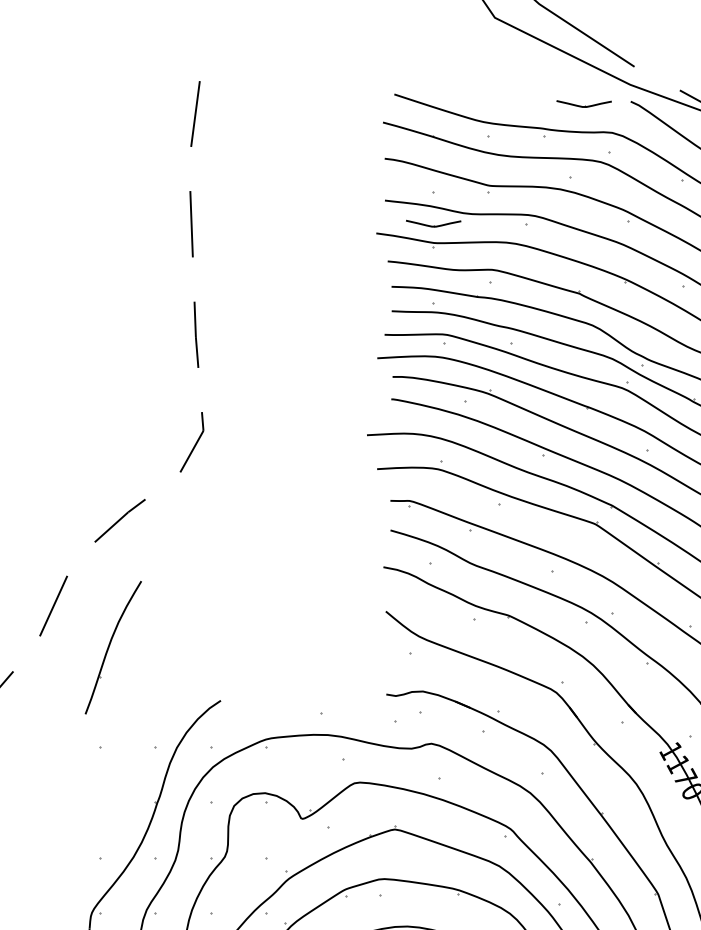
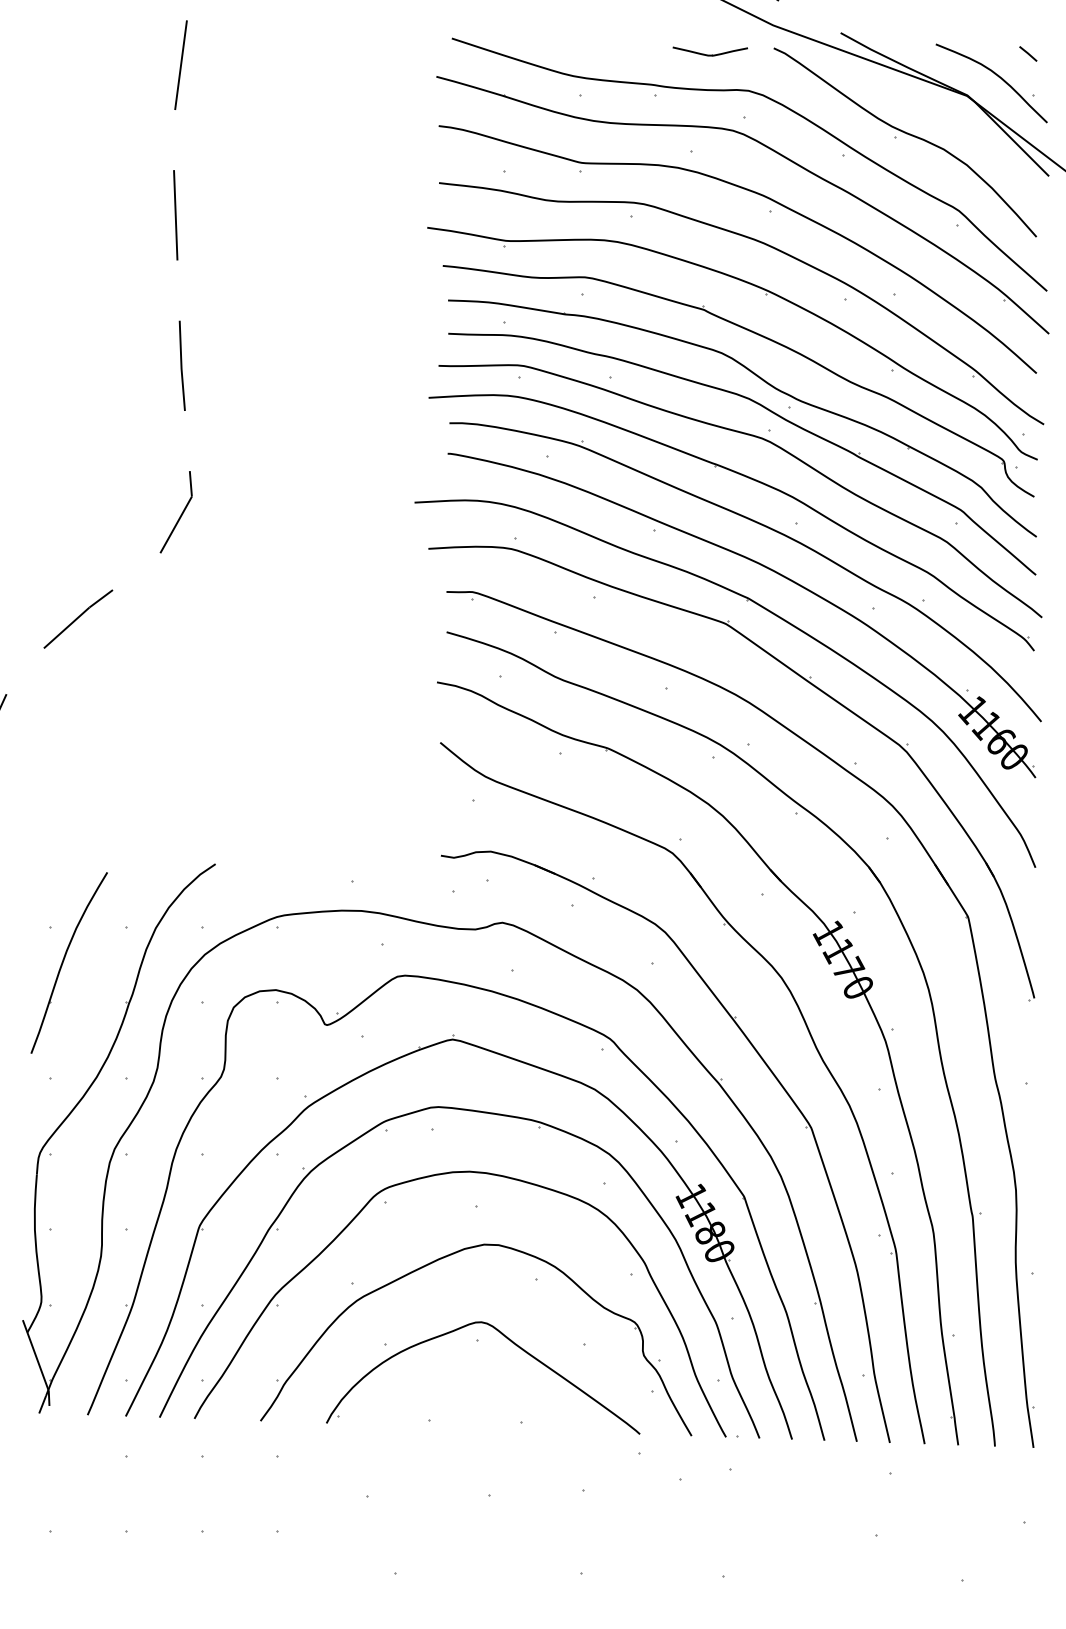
part: (433, 223) -> (504, 214), removed
part: (112, 647) -> (68, 962), moved

